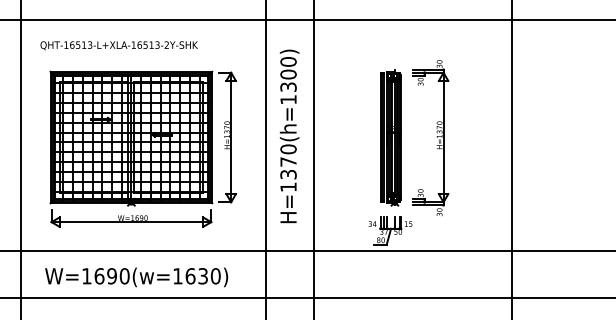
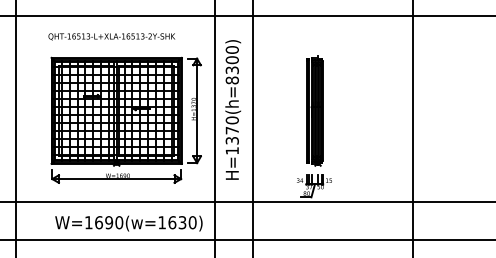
text: (118, 45) -> (111, 36), moved
text: (287, 99) -> (231, 80), H=1370(h=1300) -> H=1370(h=8300)
part: (431, 137) -> (347, 110), removed
part: (142, 148) -> (125, 119), moved
text: (136, 277) -> (128, 223), moved

